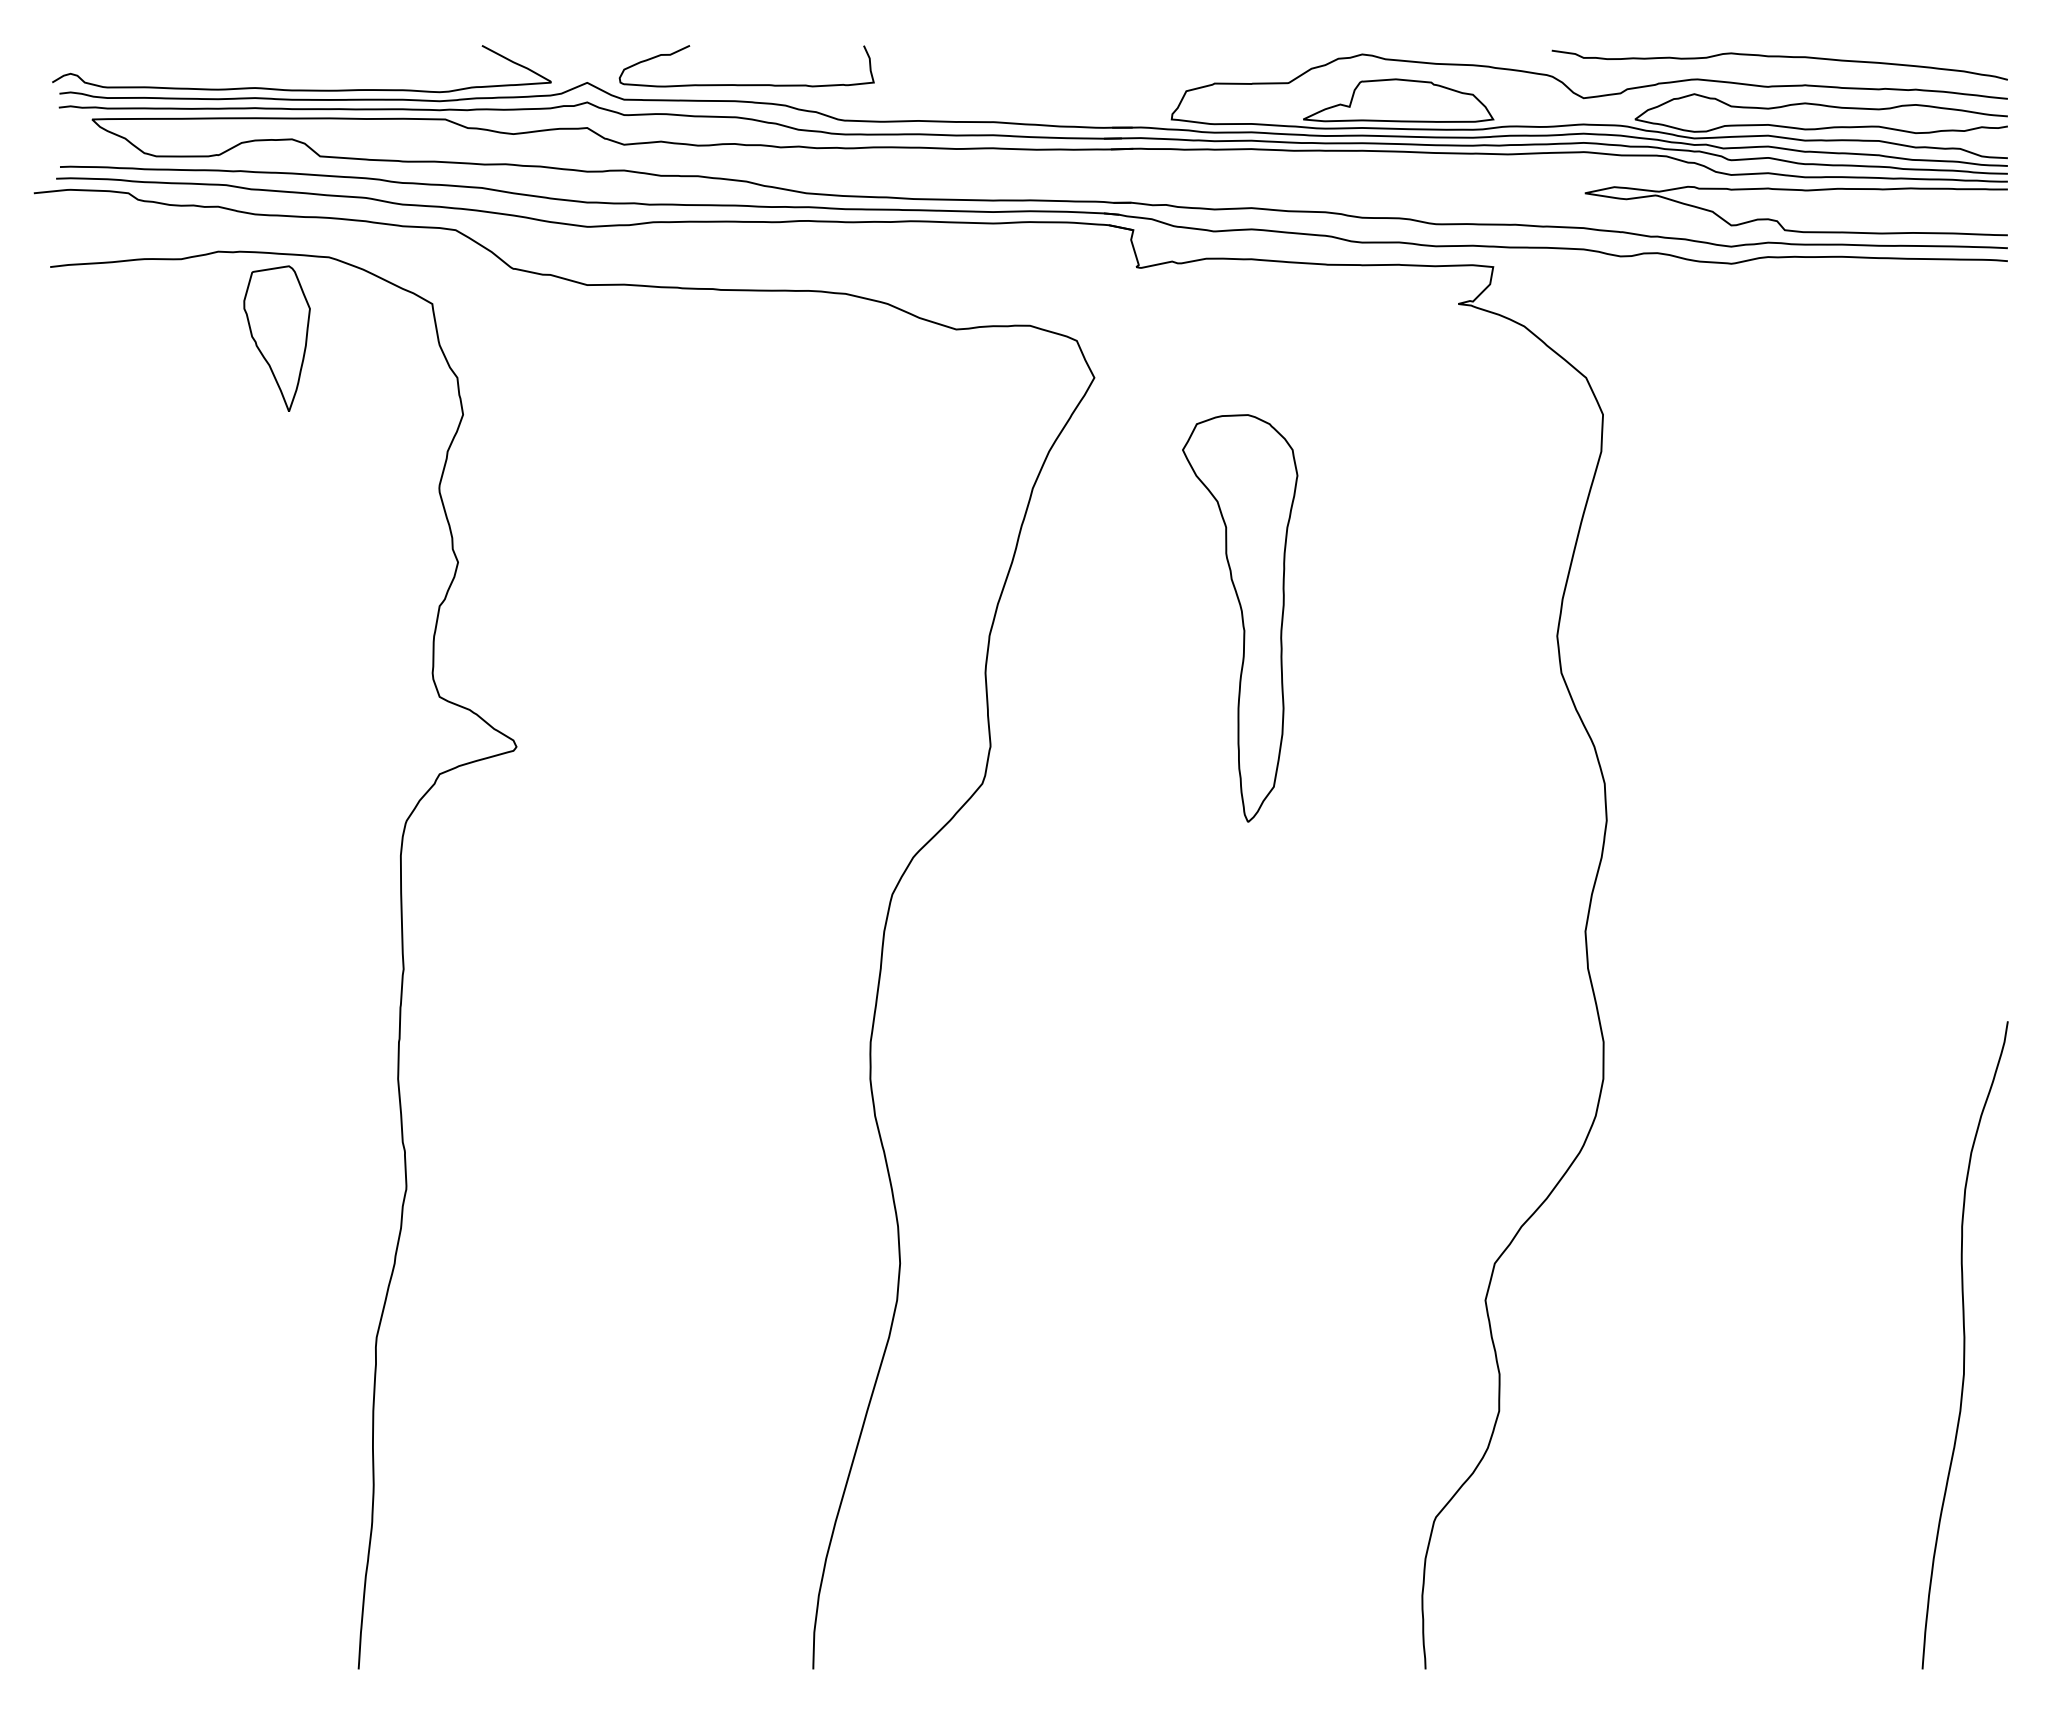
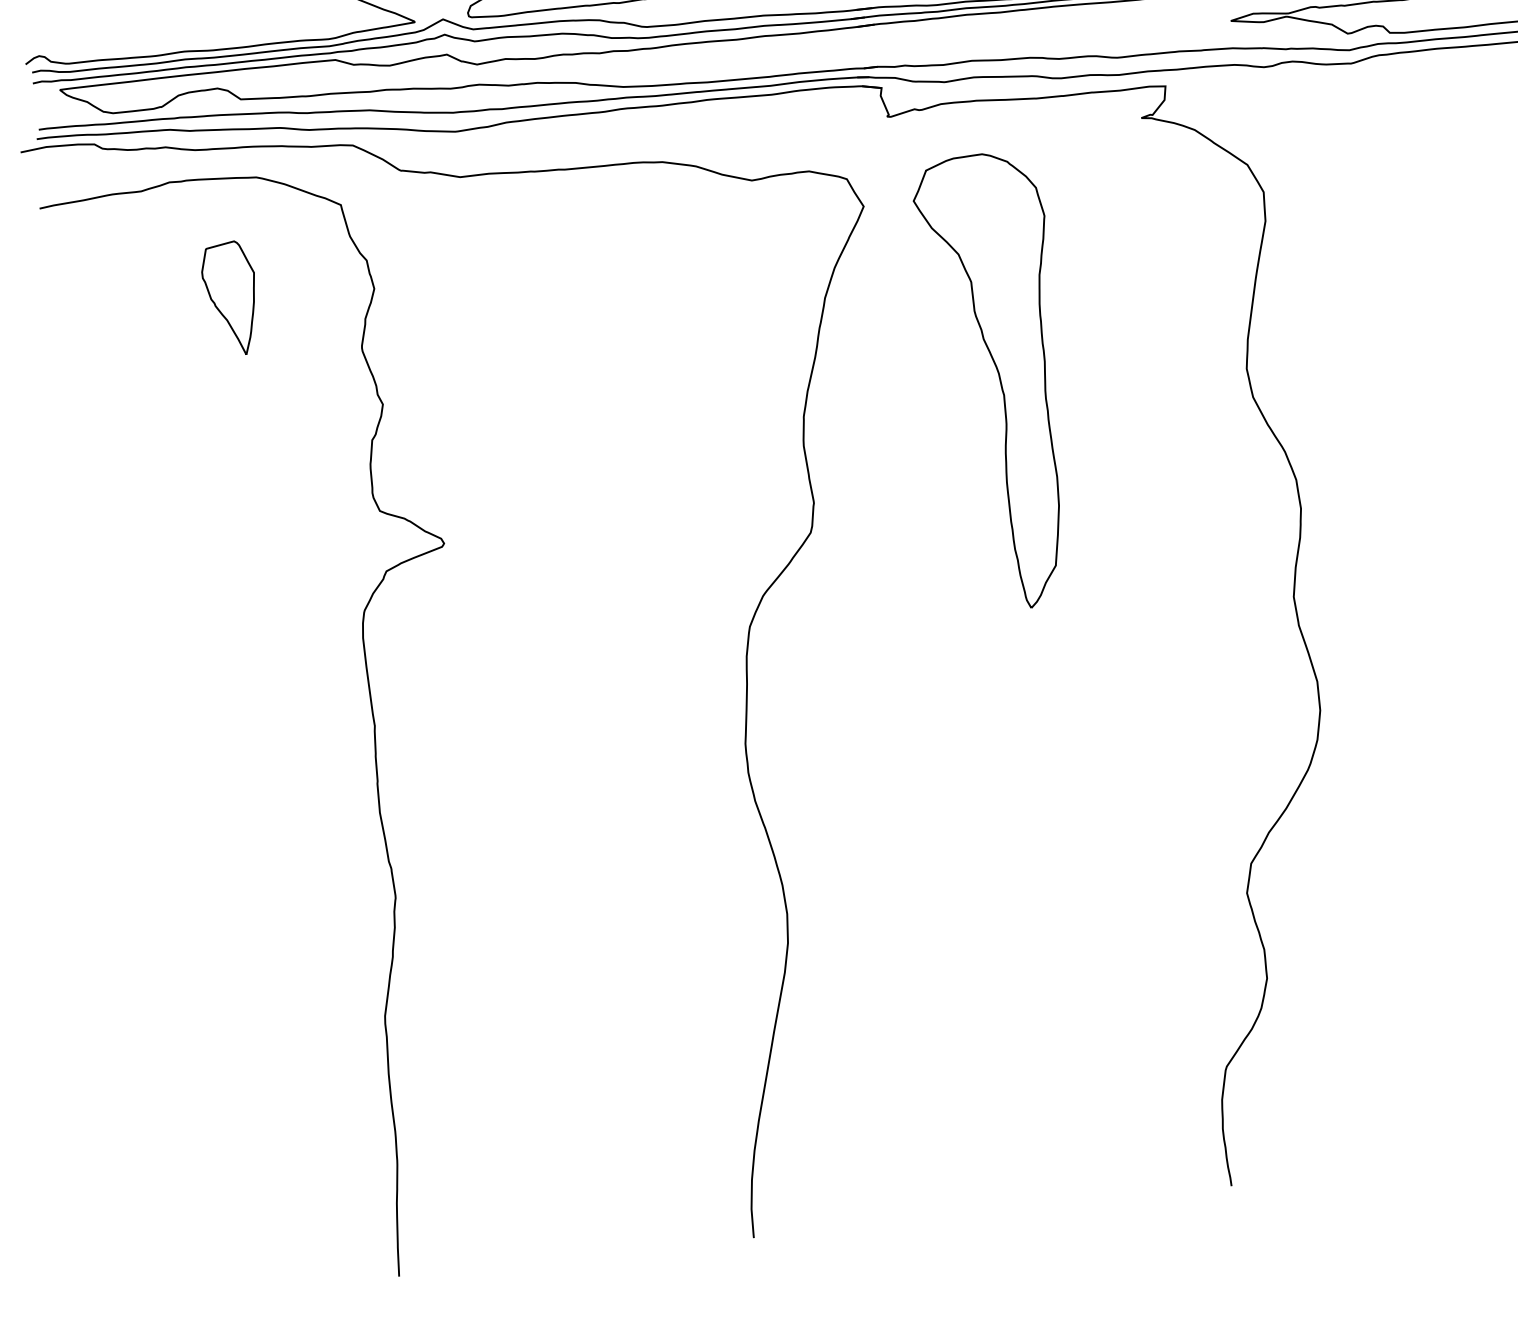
part: (276, 338) -> (230, 298), moved
part: (1239, 618) -> (997, 382), size x1.43

